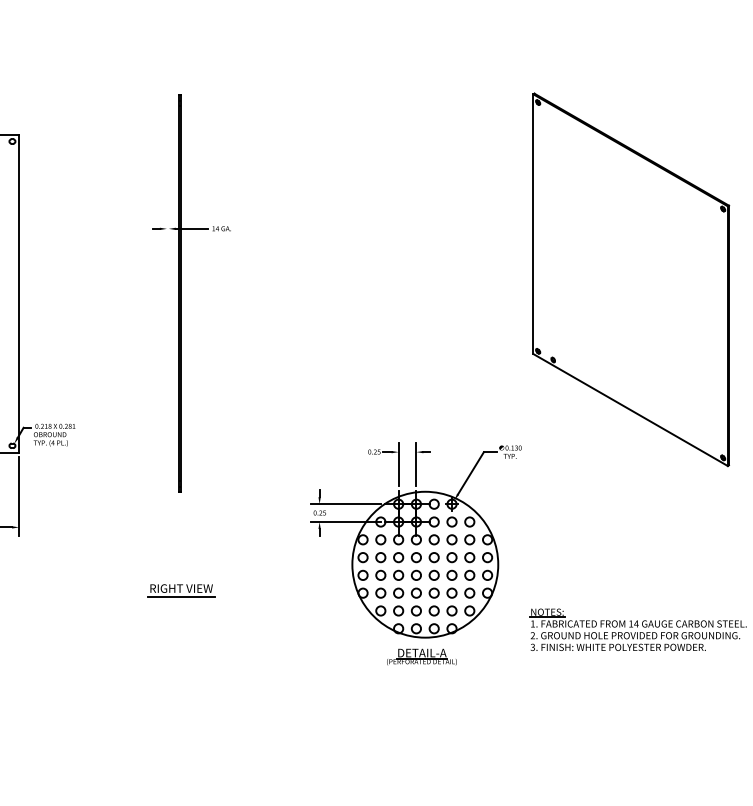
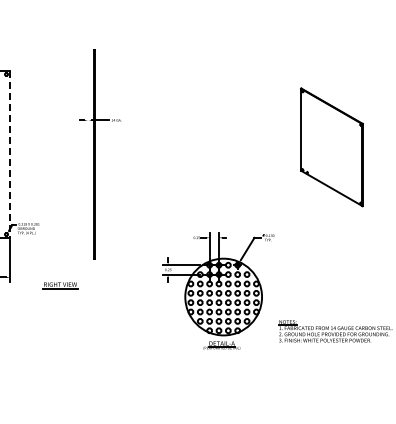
part: (630, 280) -> (331, 147), size x0.6
line: (20, 293) -> (10, 154), solid -> dashed
part: (181, 590) -> (60, 285), moved

